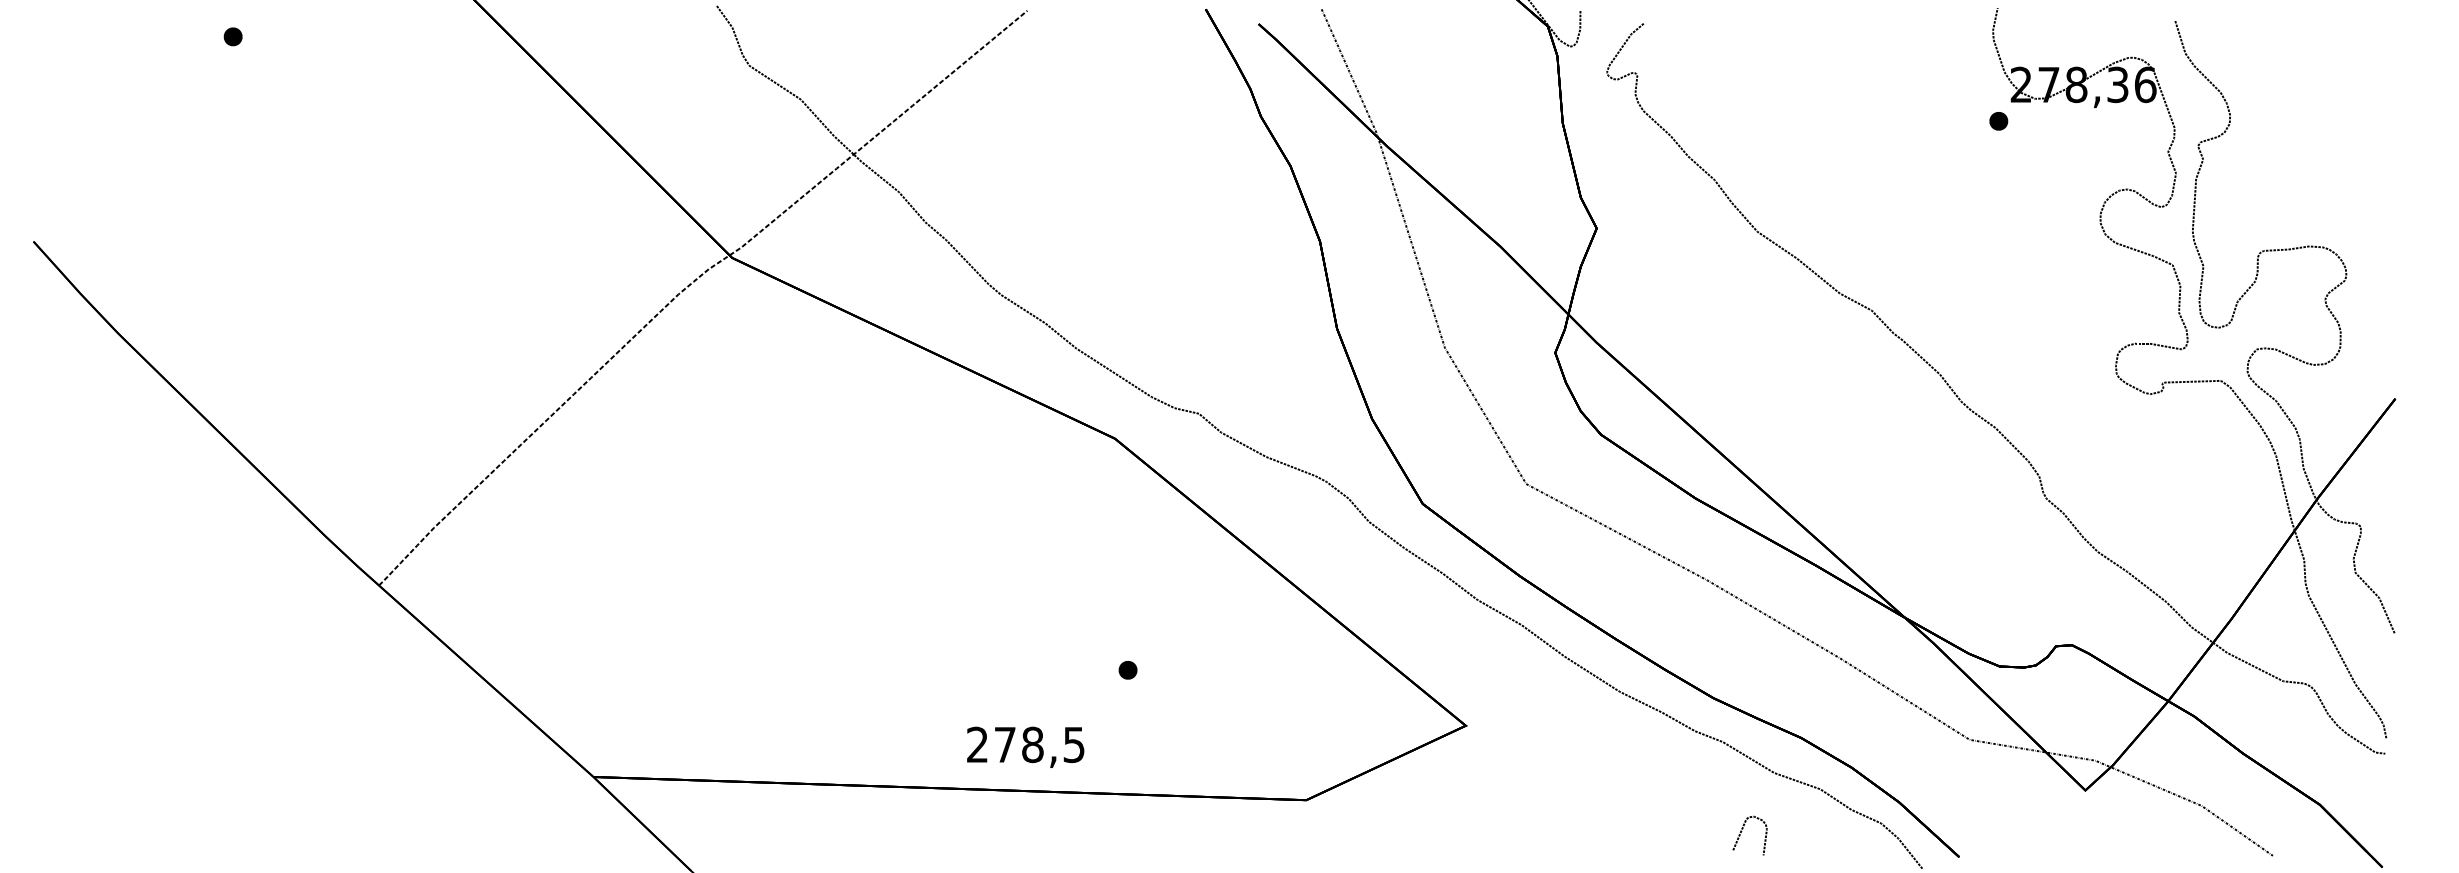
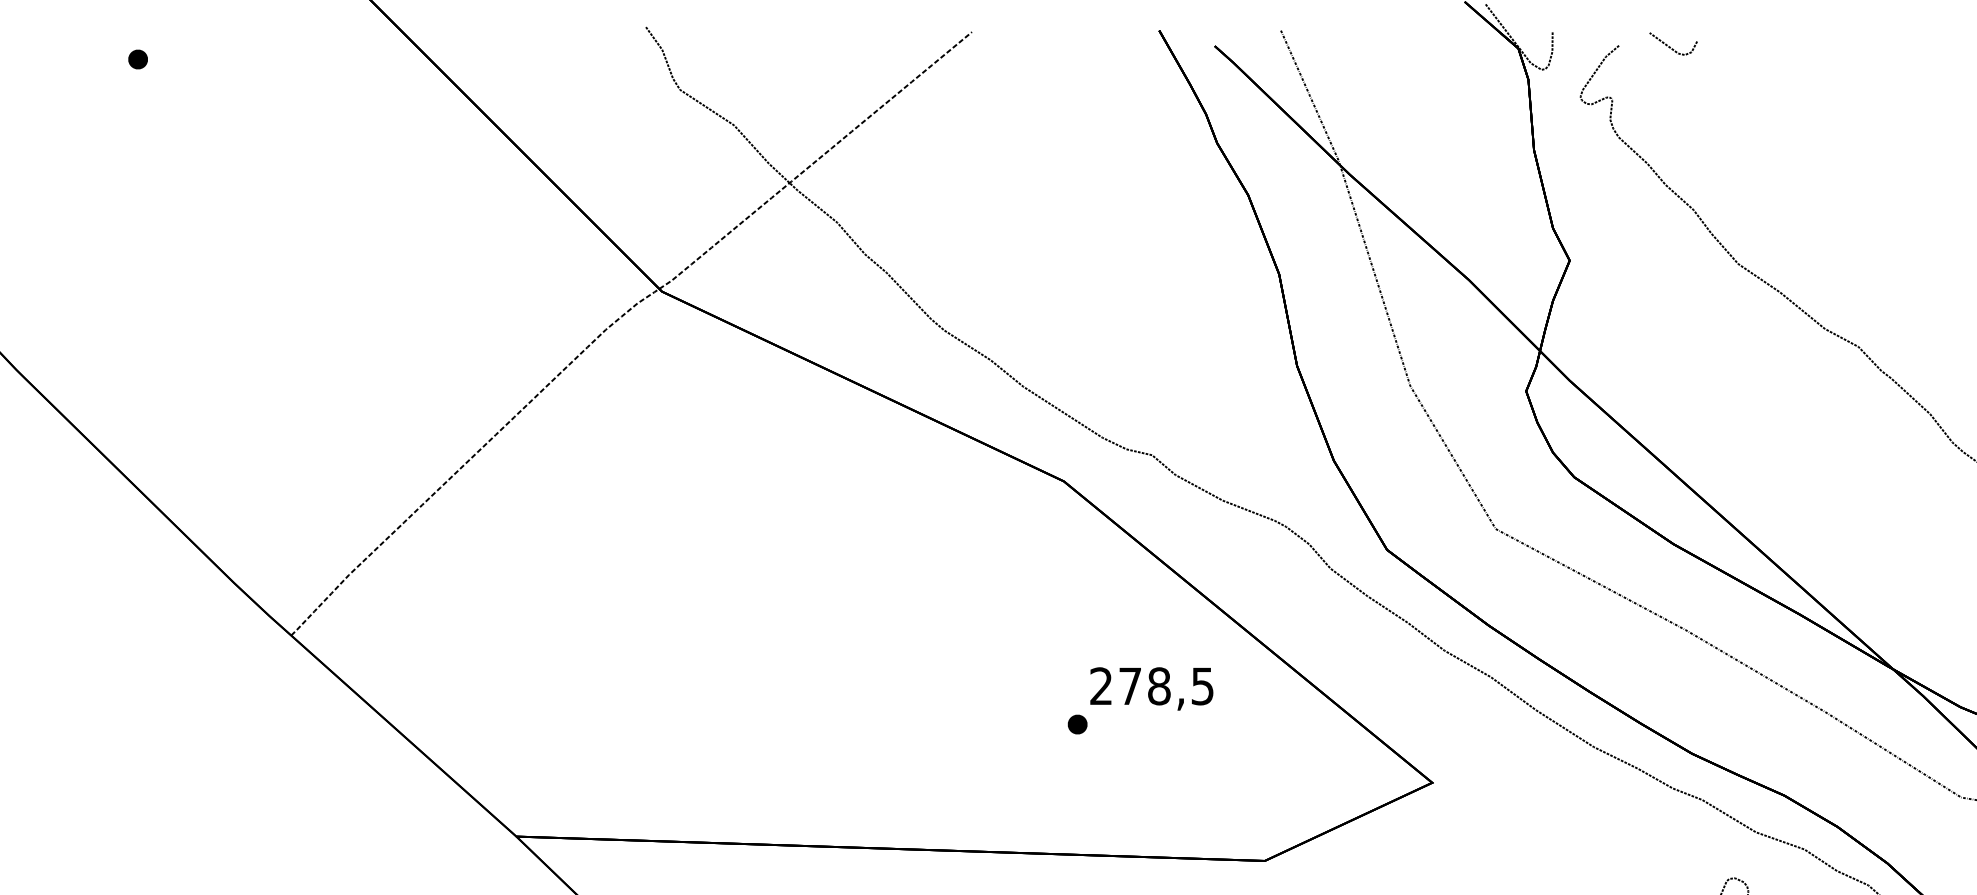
line: (1692, 24) -> (1670, 46), added
text: (1025, 746) -> (1151, 688), moved

